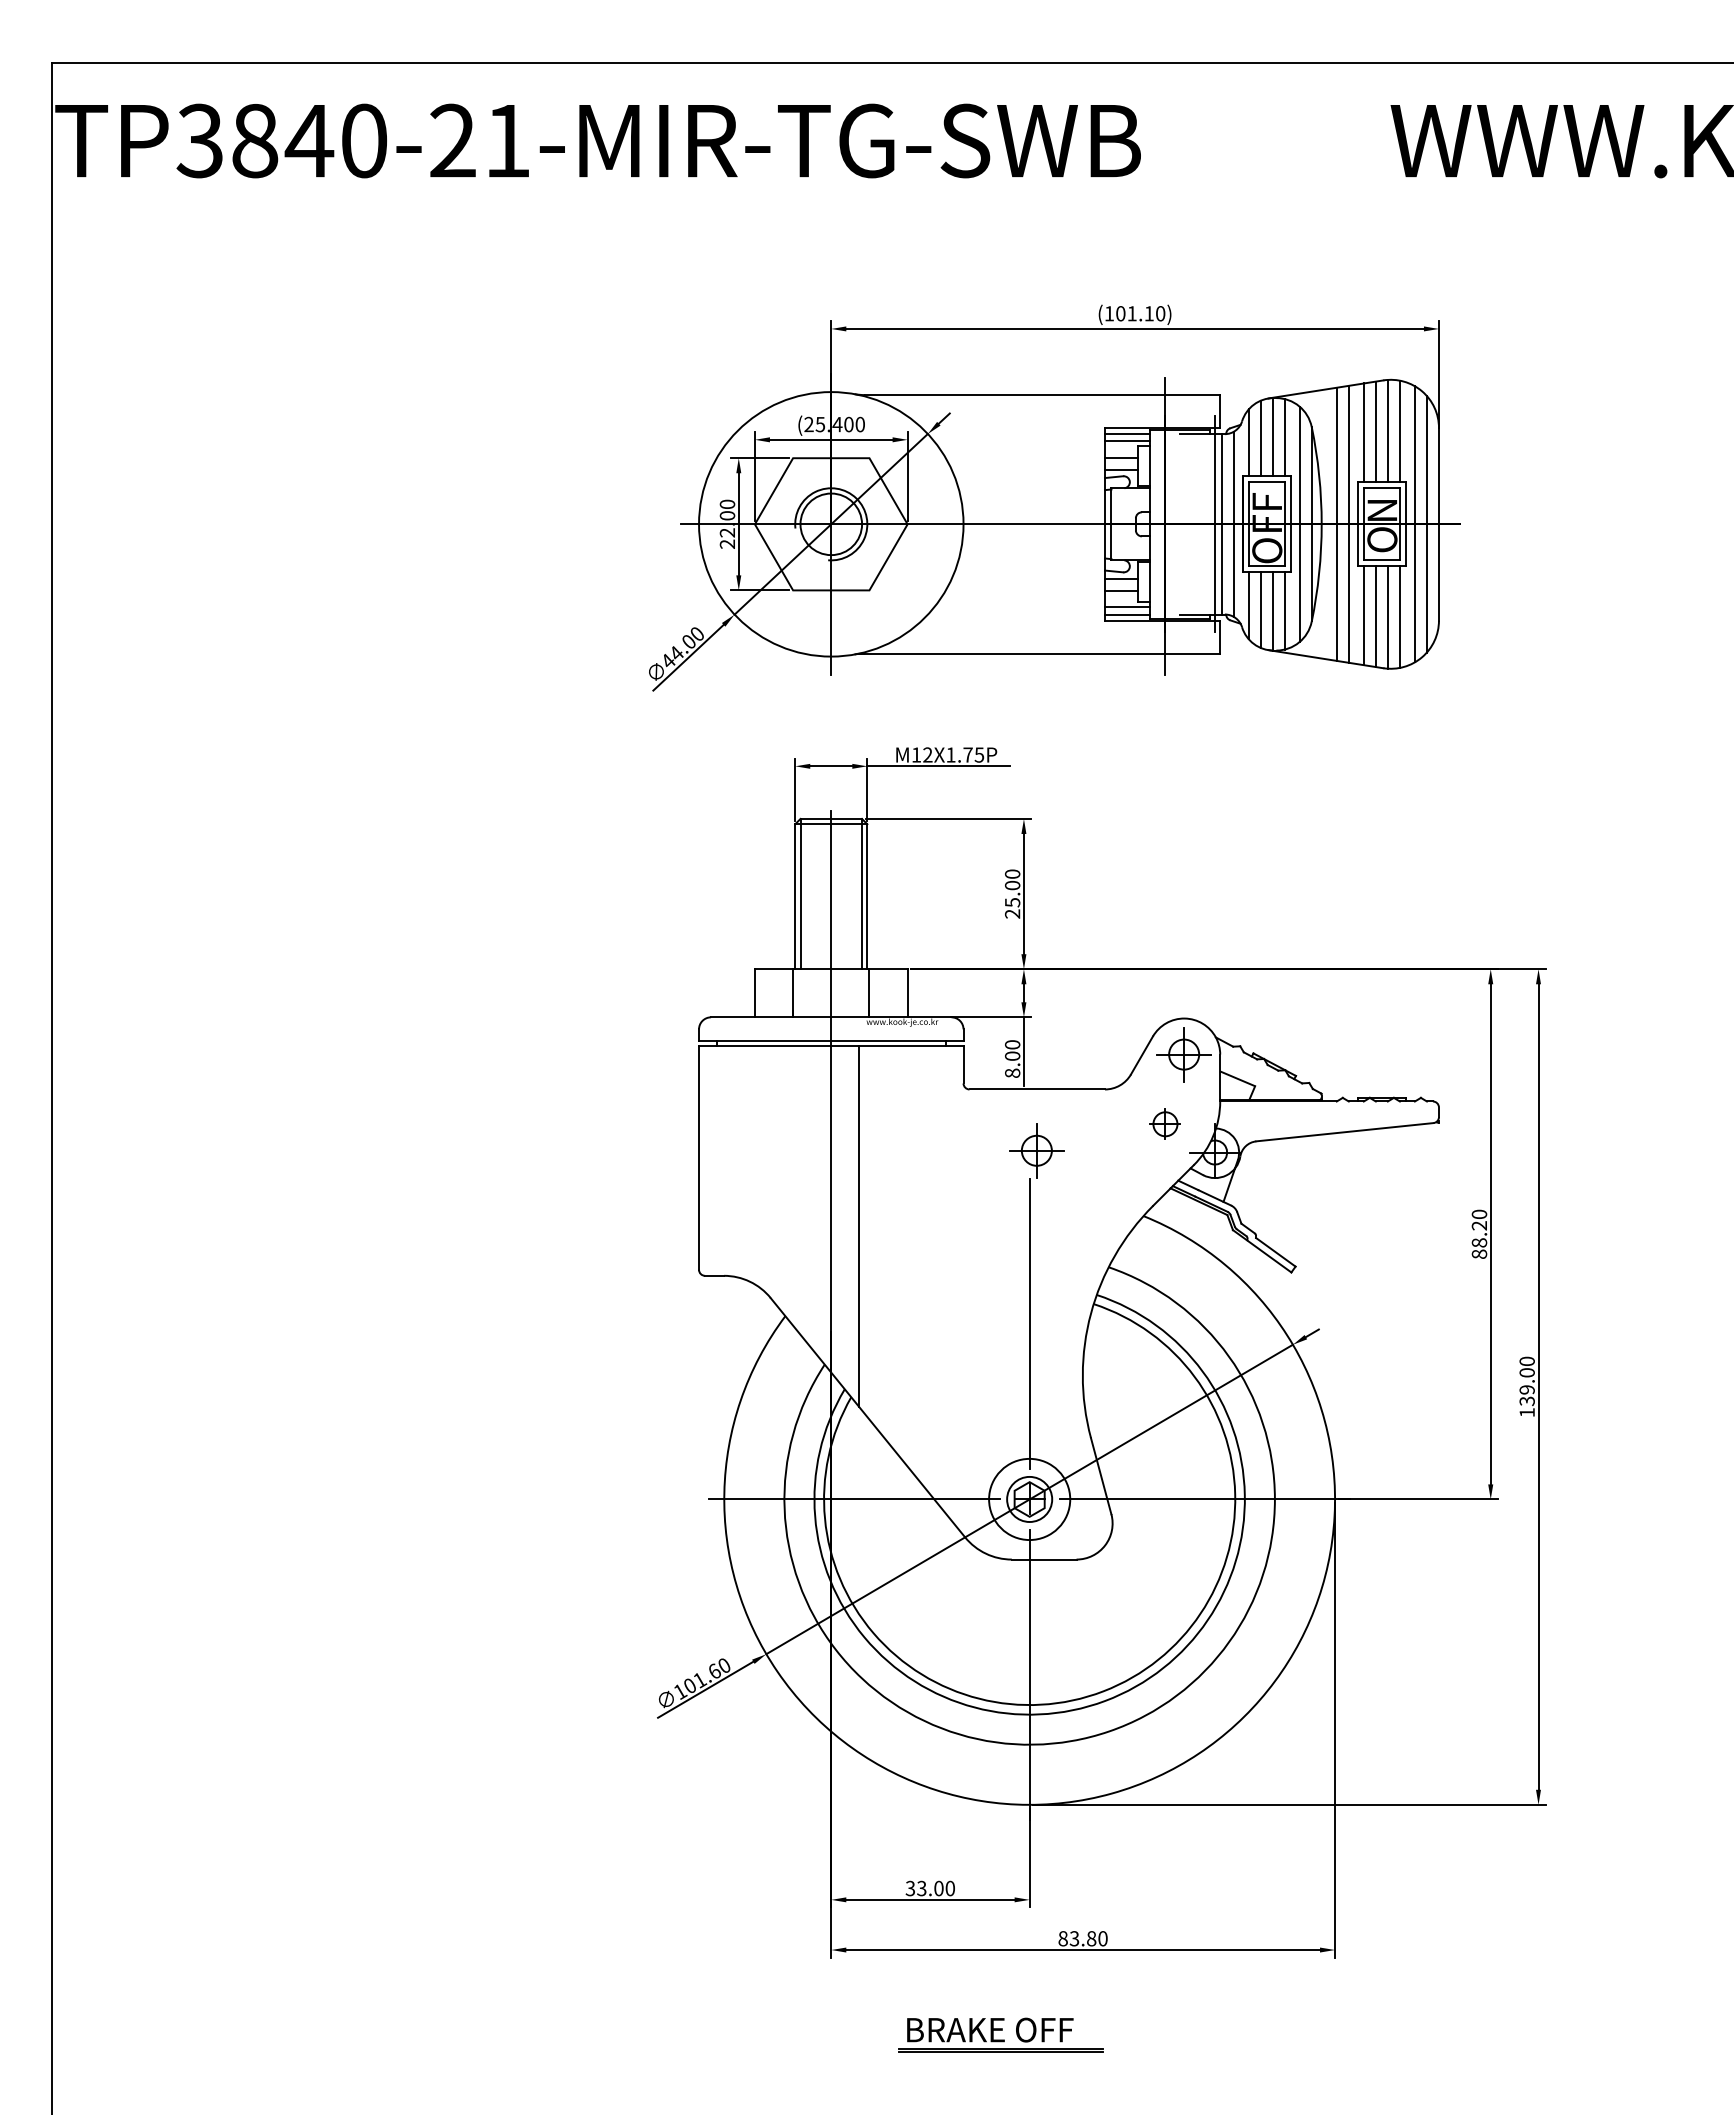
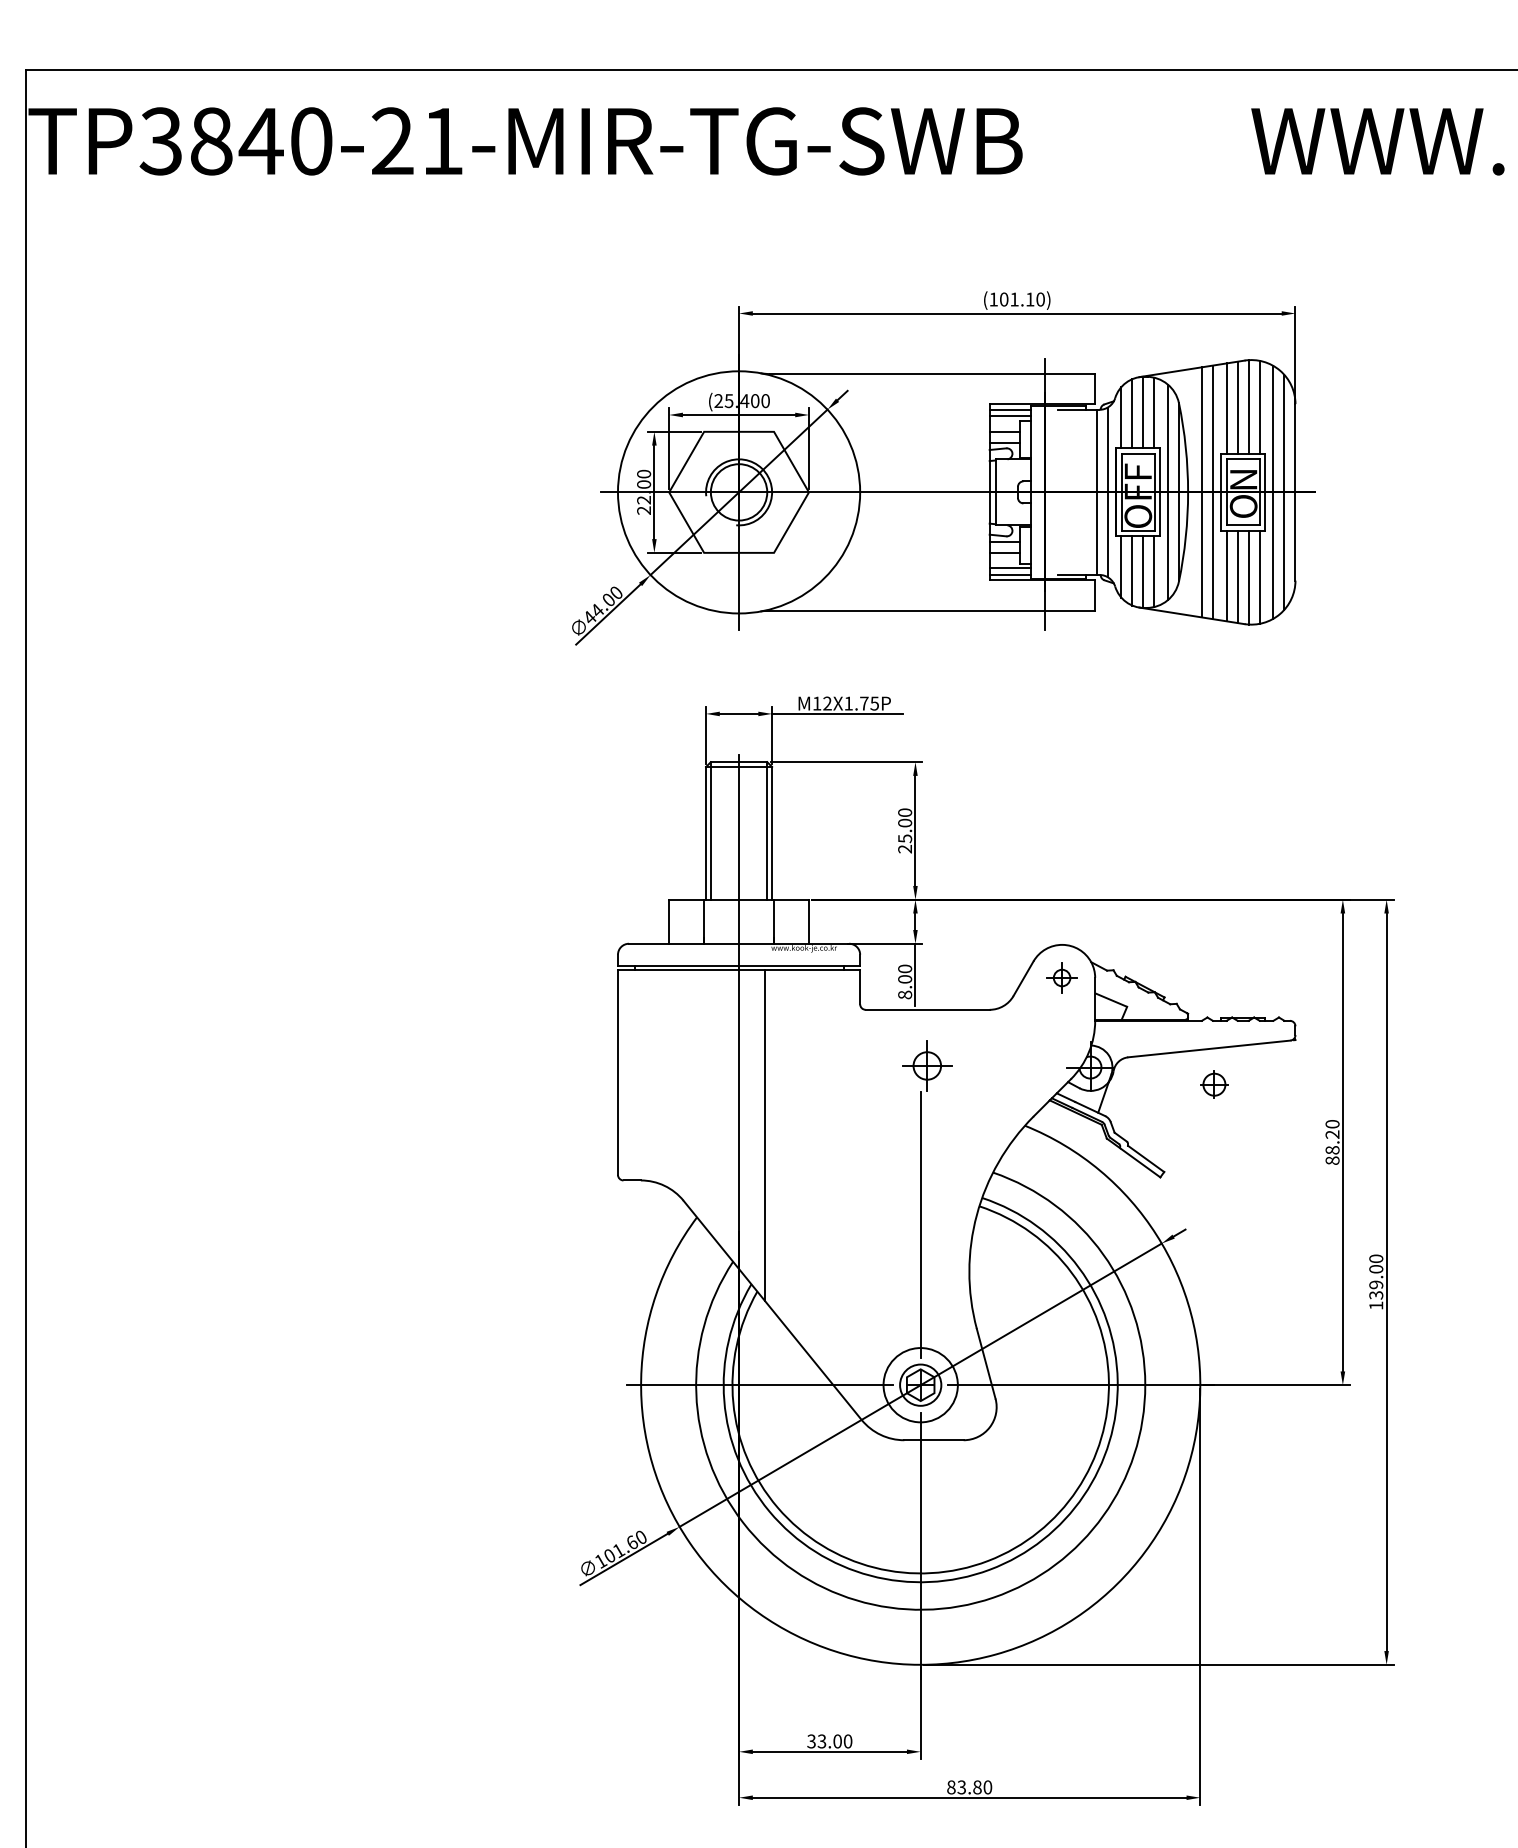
line: (1215, 524) -> (1090, 492), removed
part: (1183, 1054) -> (1061, 977), size x0.6
part: (1164, 1123) -> (1213, 1084), moved

